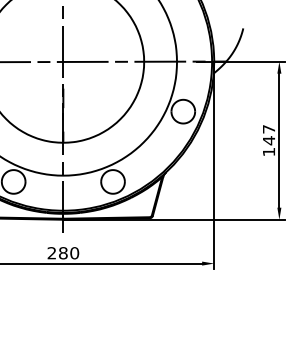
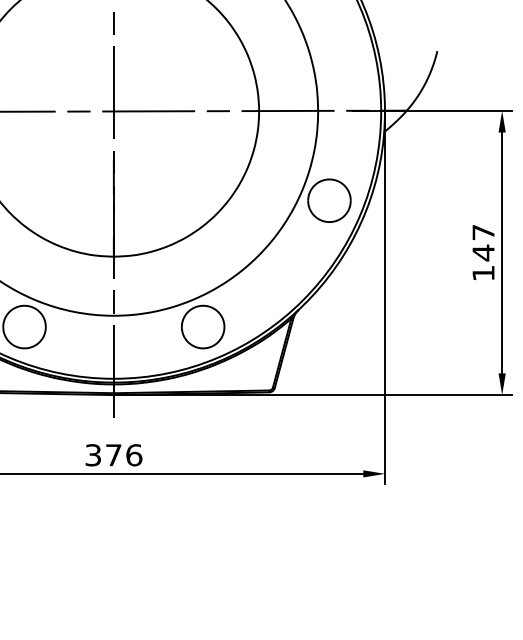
text: (63, 253) -> (114, 455), 280 -> 376

